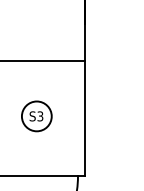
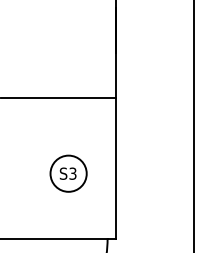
part: (36, 116) -> (68, 173), moved

